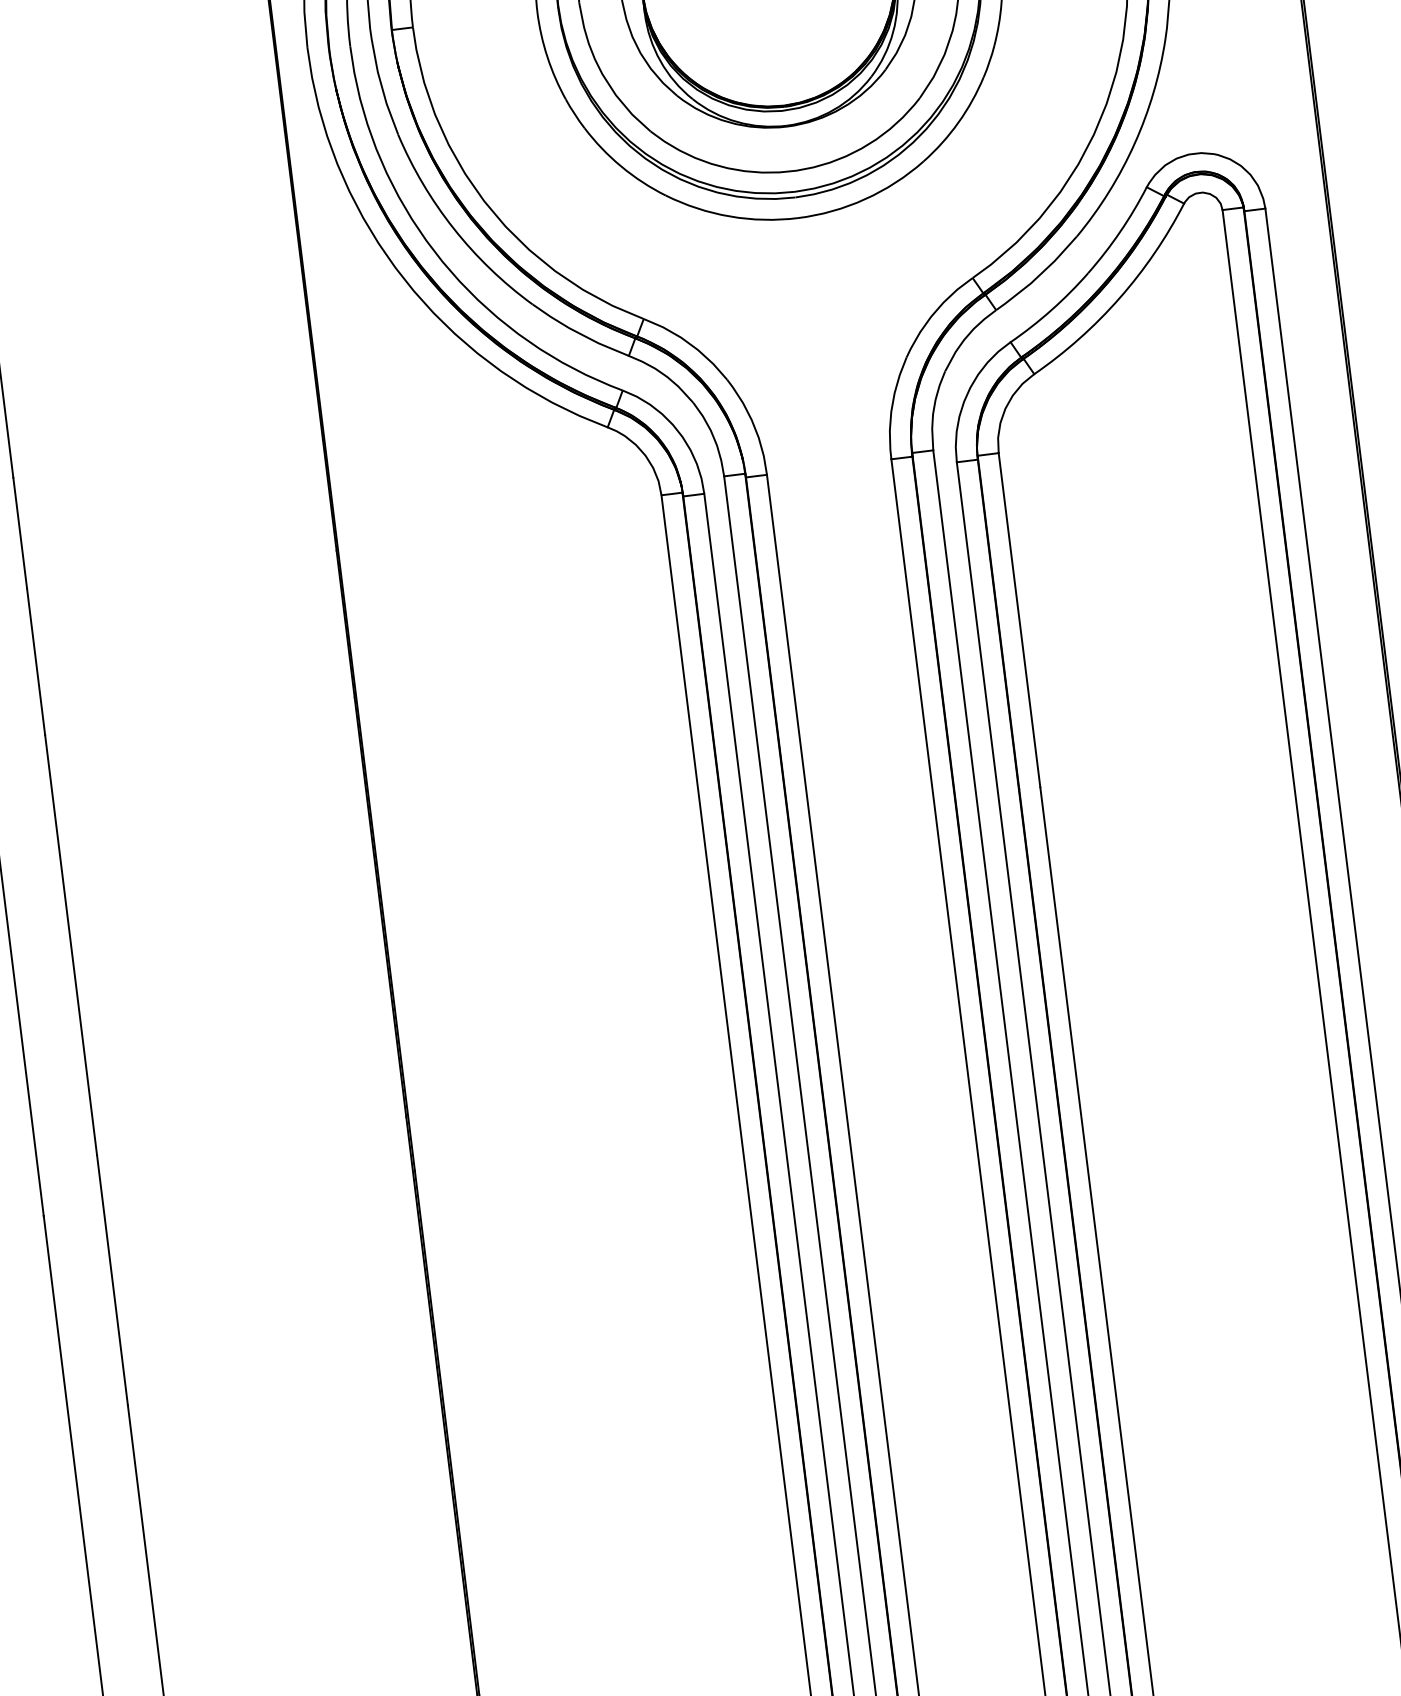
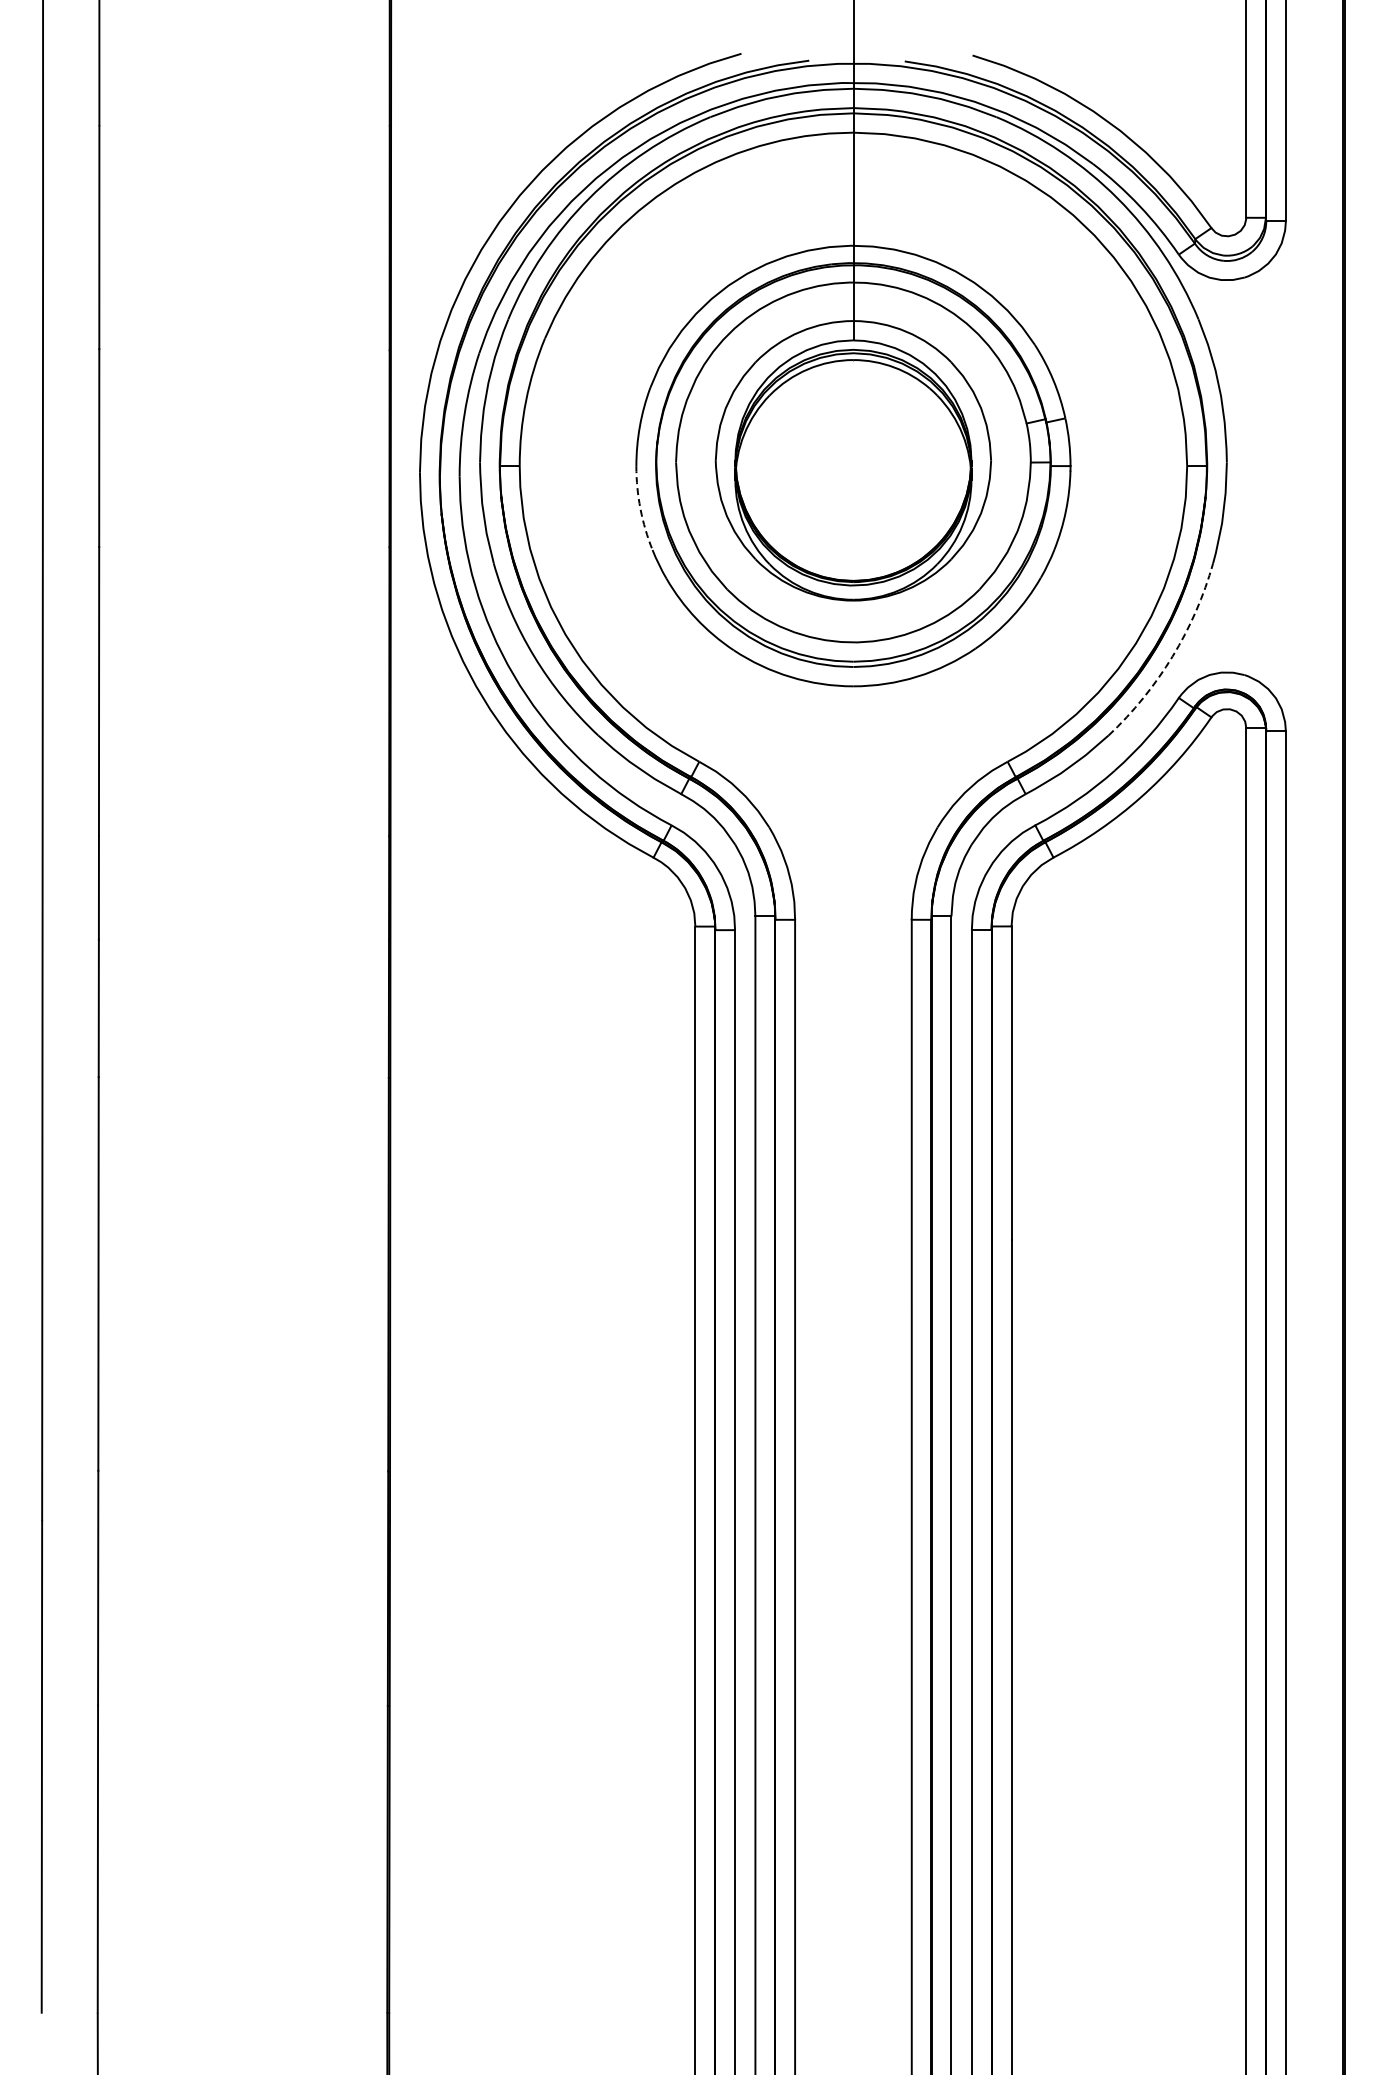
arc: (547, 56) -> (640, 508), solid -> dashed
arc: (1134, 143) -> (1172, 656), solid -> dashed

